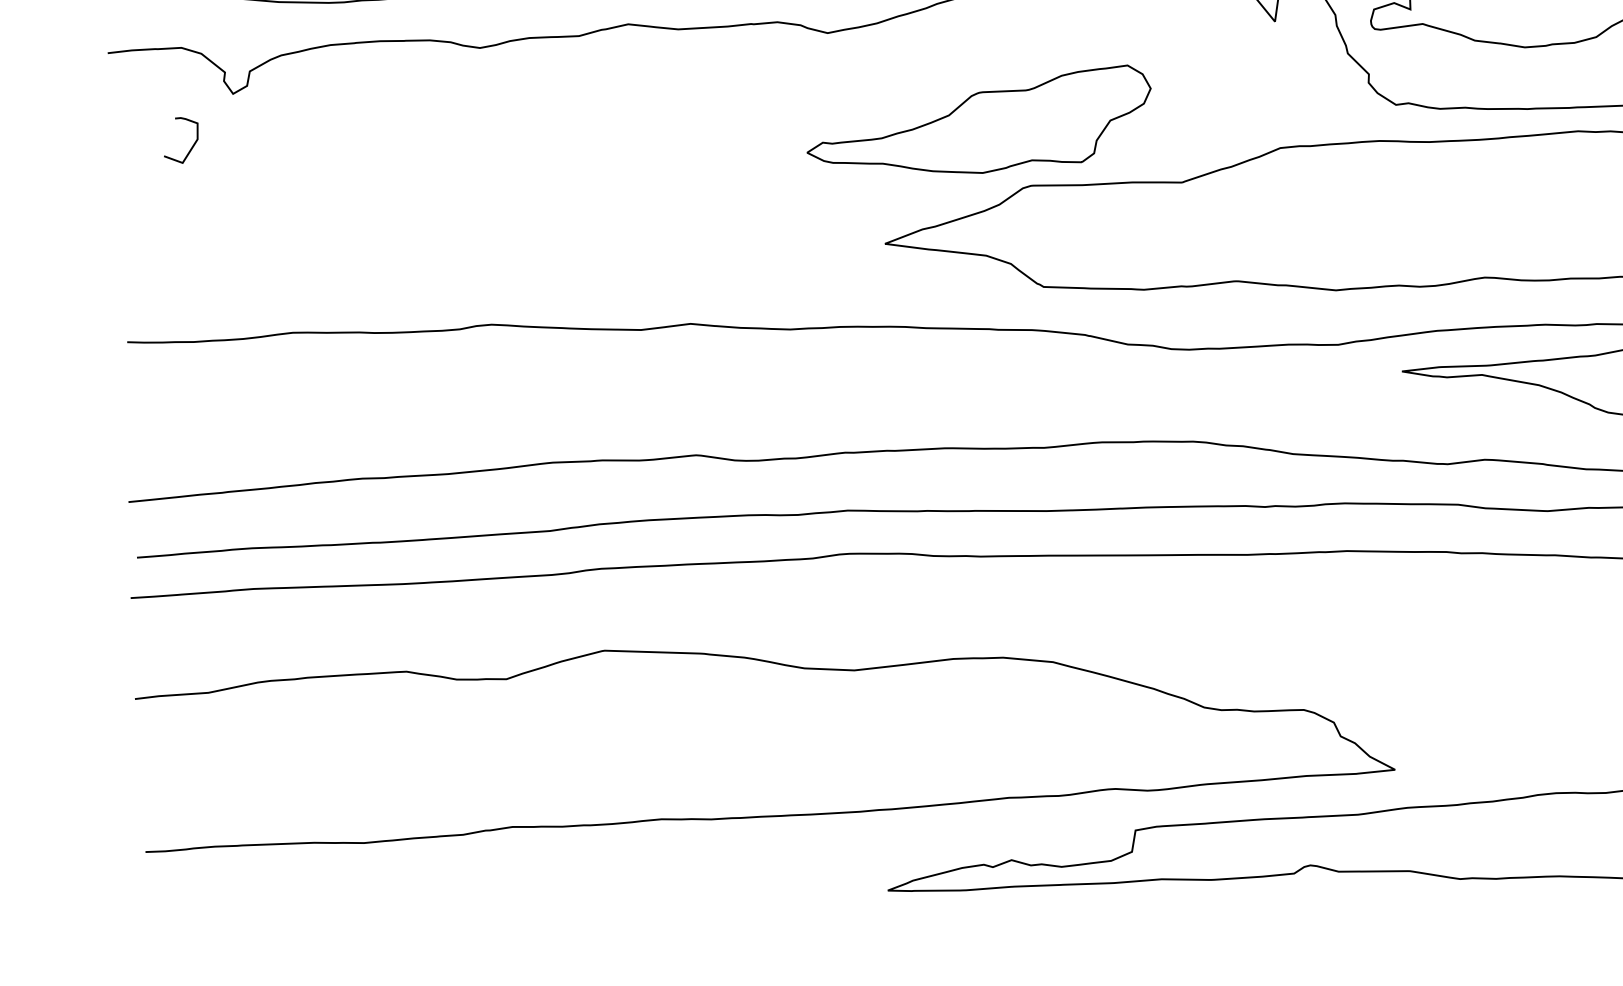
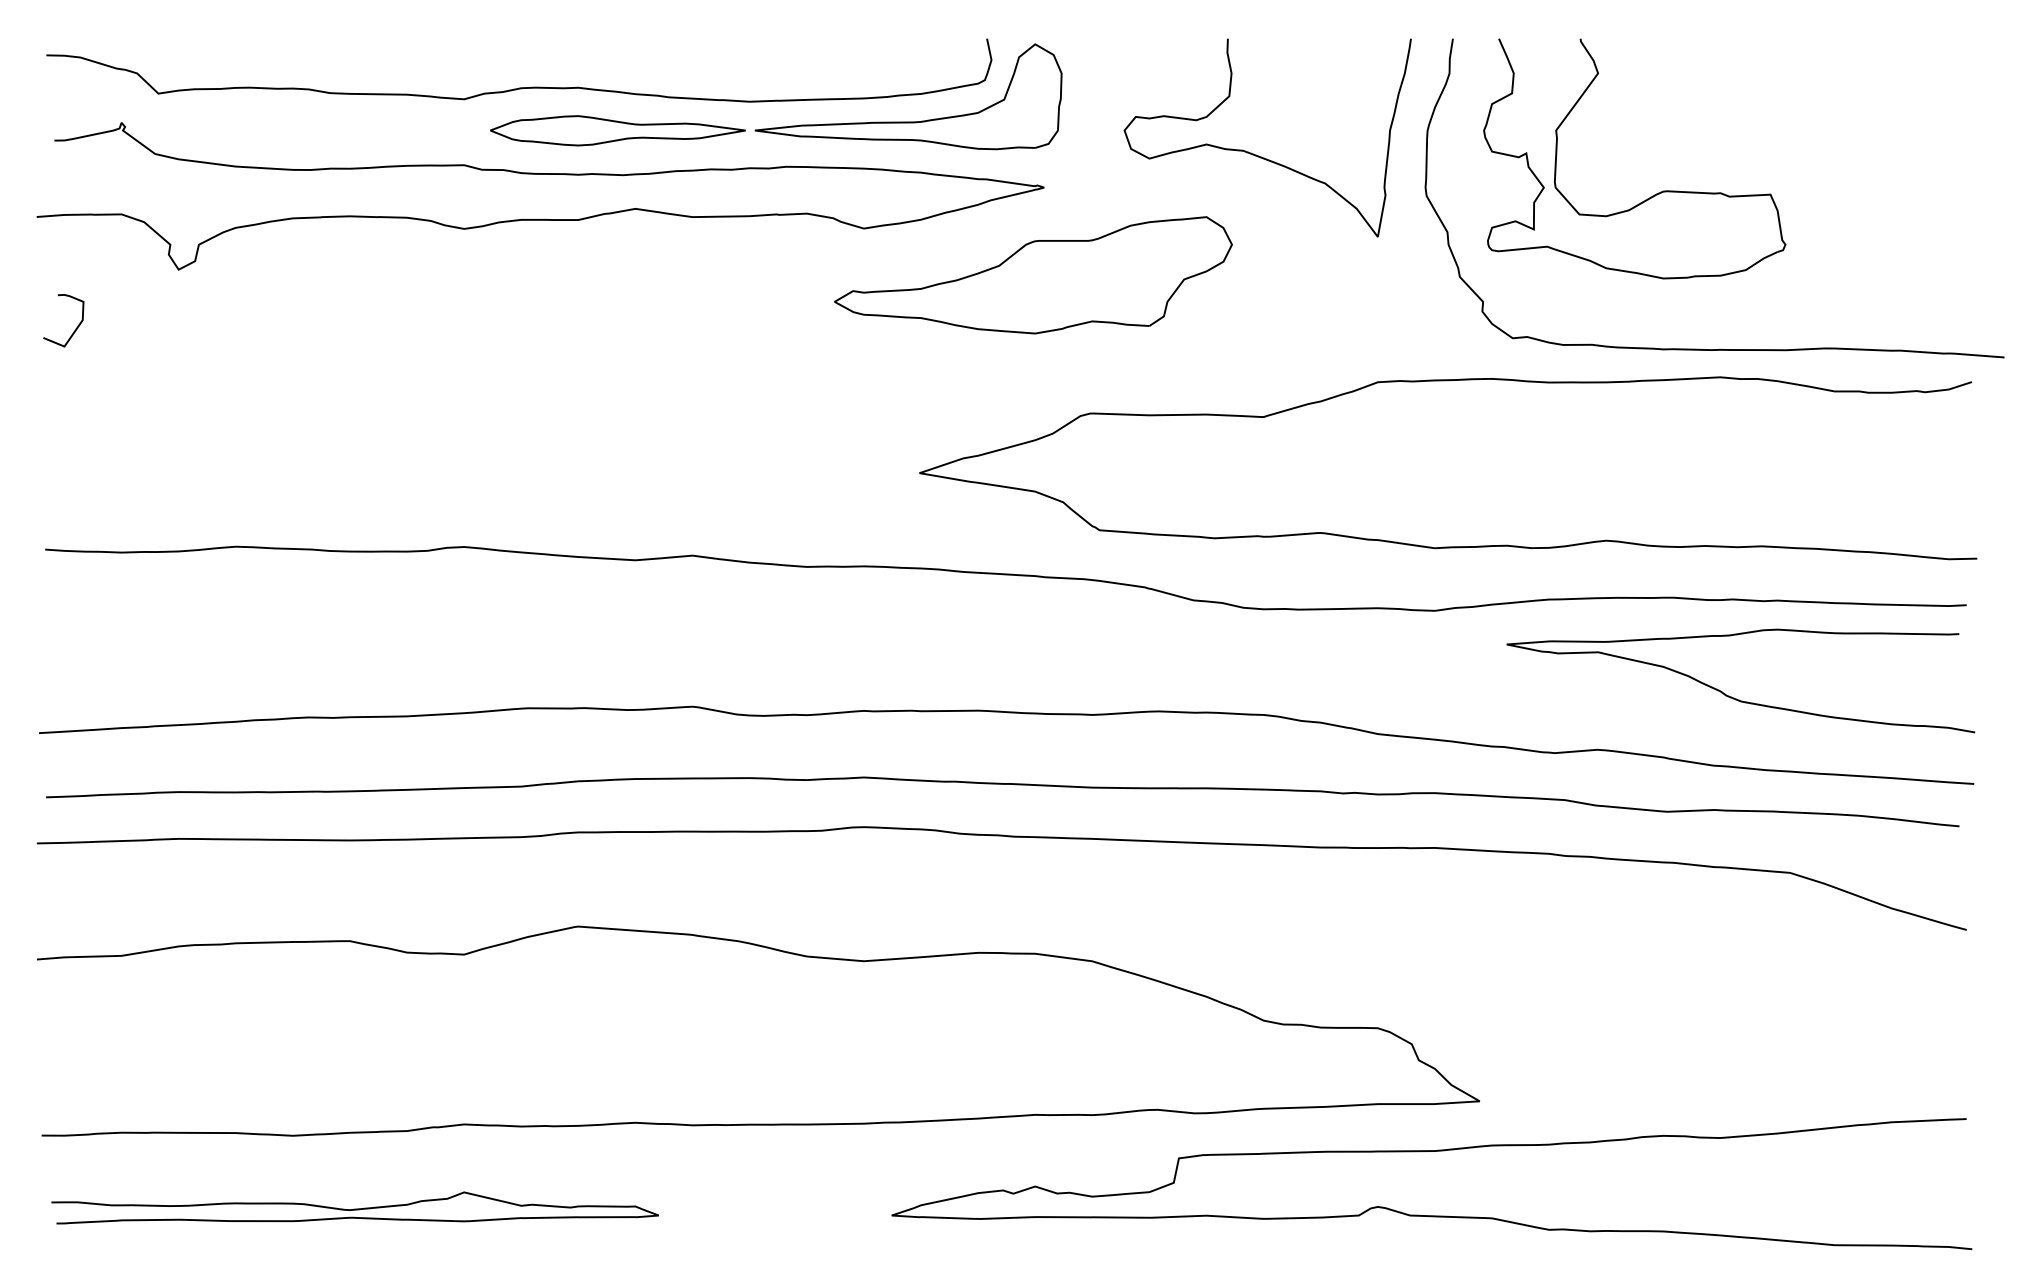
part: (979, 122) -> (1033, 275), moved
curve: (191, 146) -> (75, 328), moved
curve: (420, 904) -> (354, 1208), added

